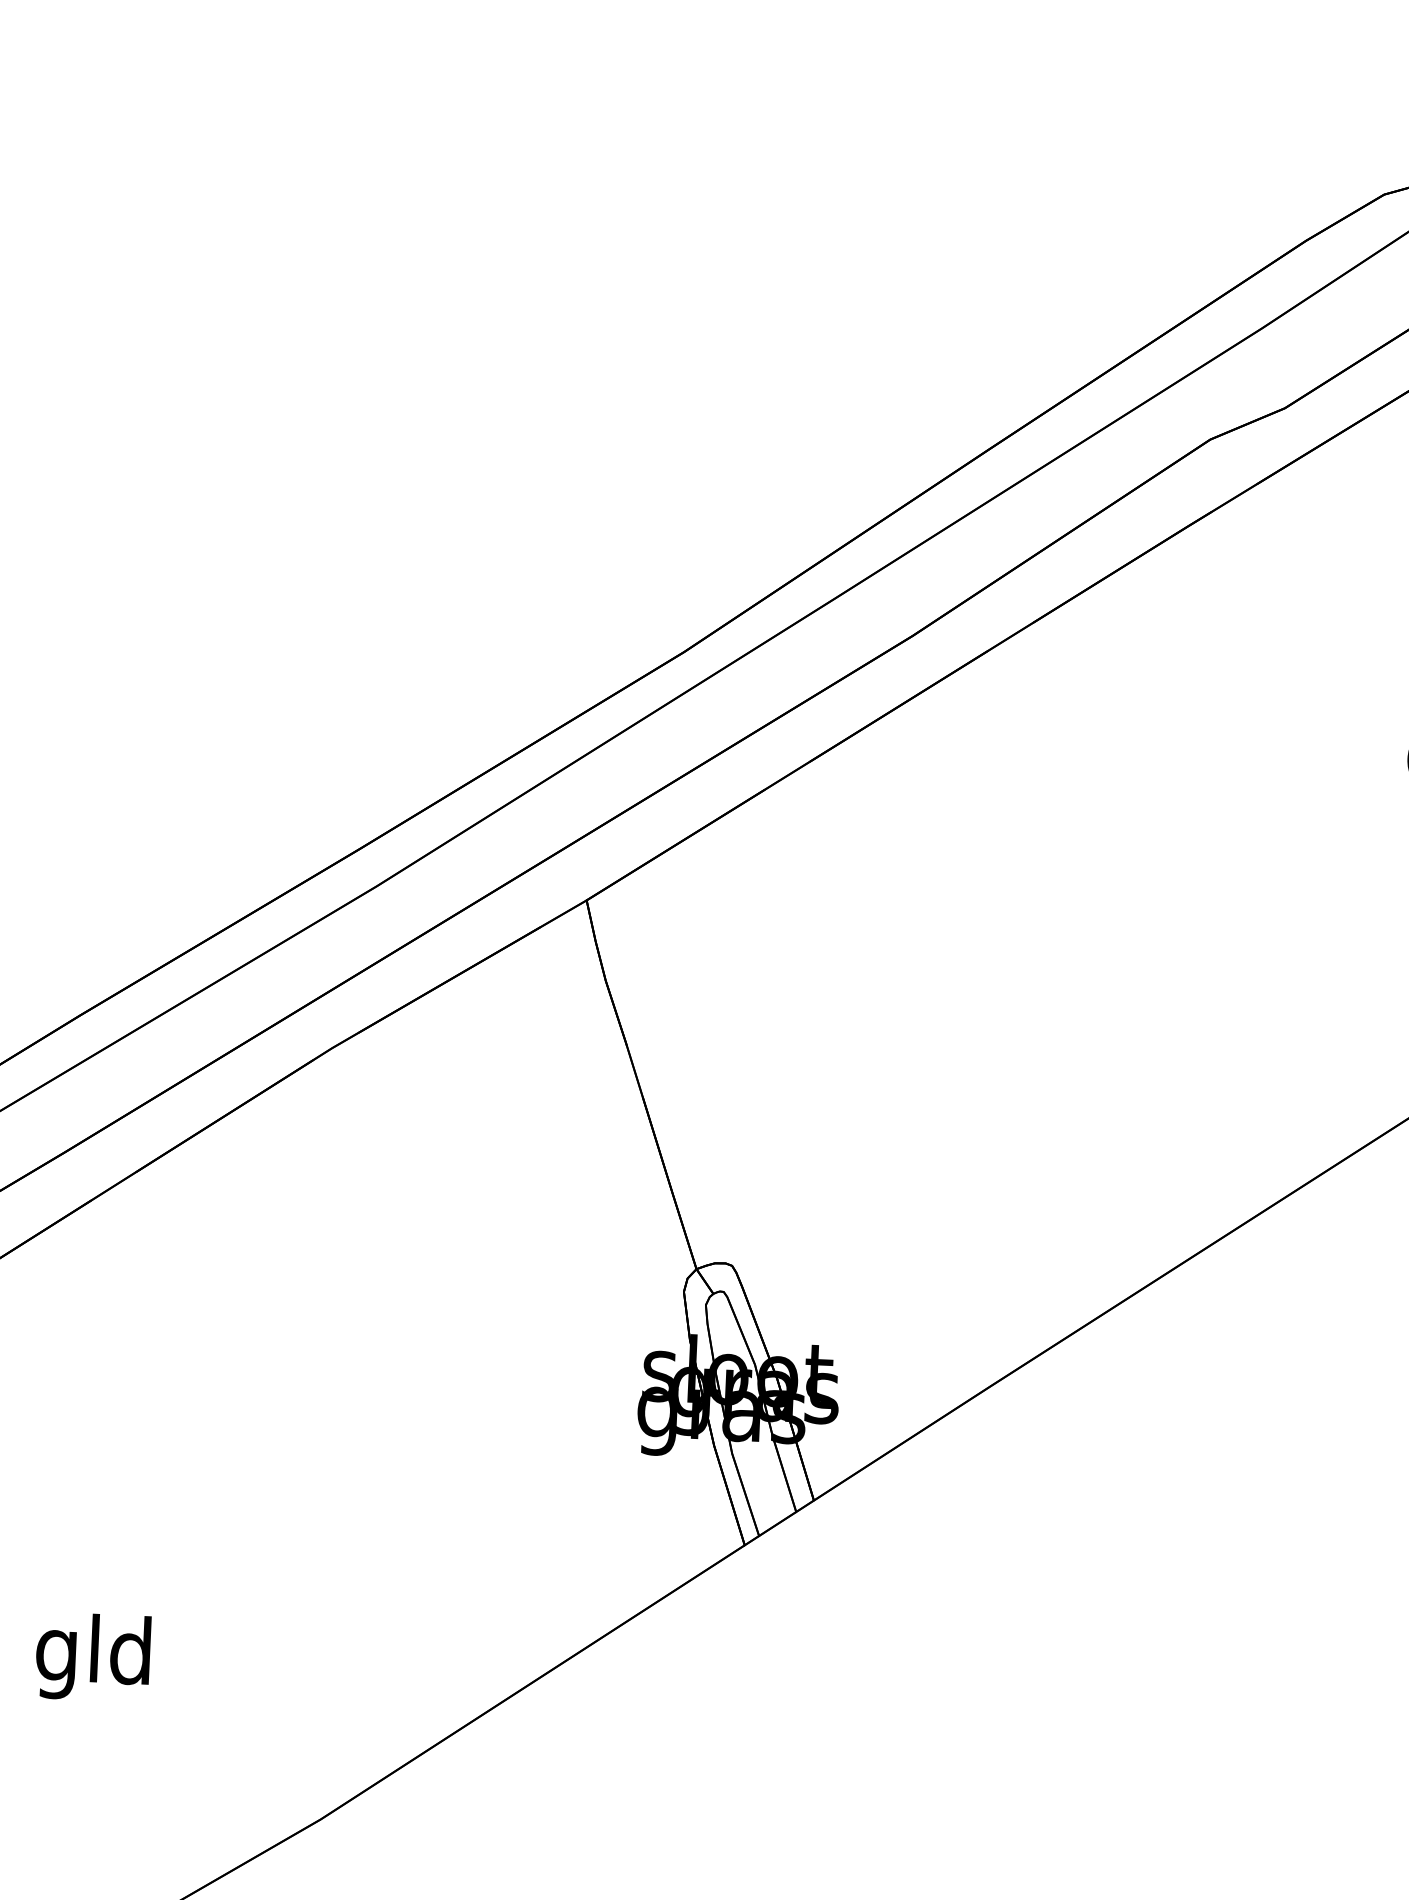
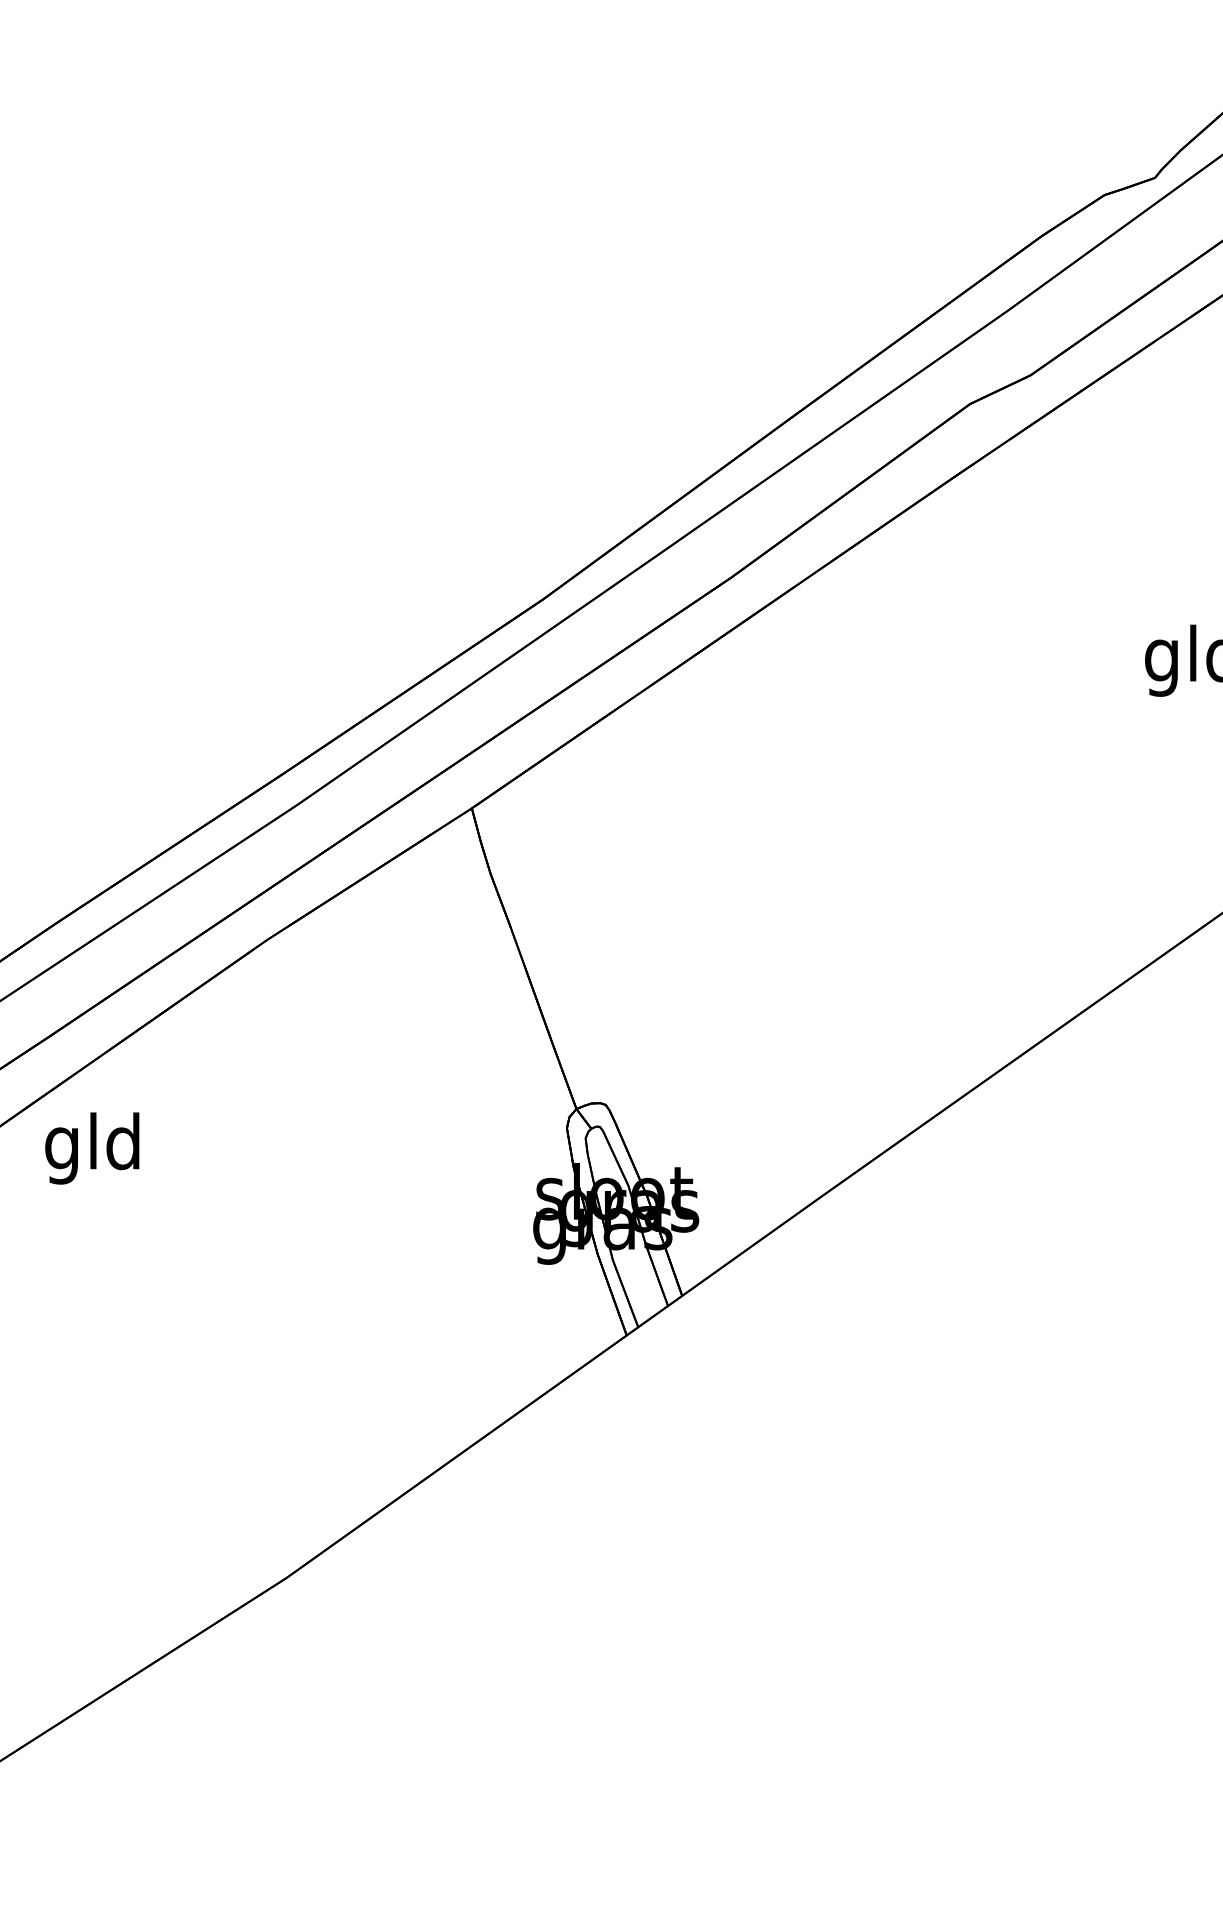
text: (93, 1657) -> (92, 1148), moved

